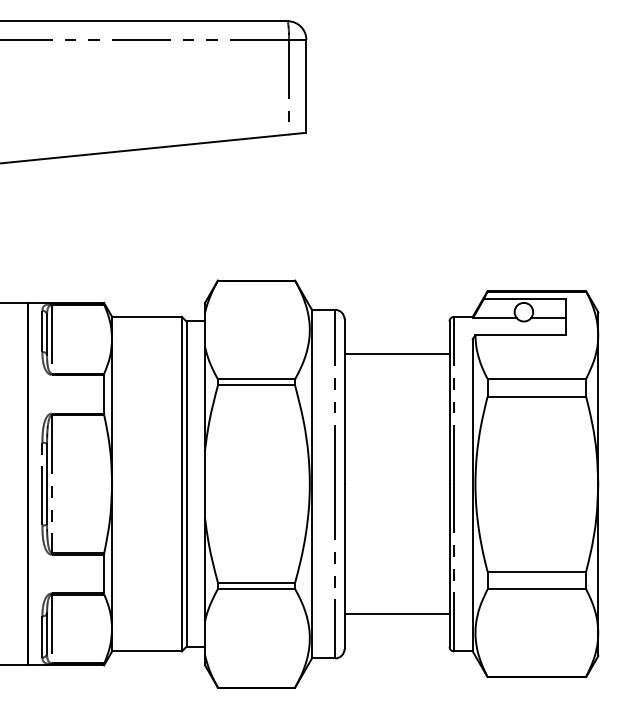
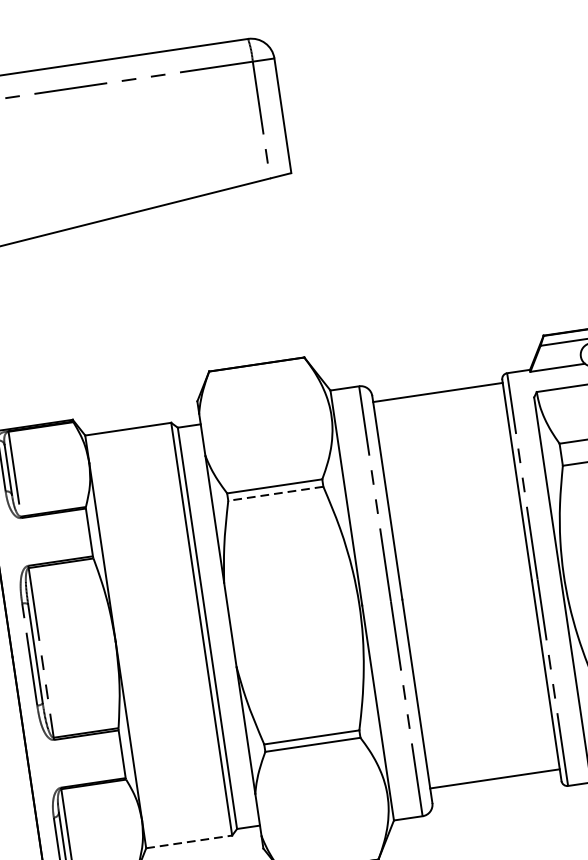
line: (396, 354) -> (437, 393), moved
line: (256, 385) -> (275, 493), solid -> dashed
line: (396, 614) -> (494, 779), moved
line: (146, 651) -> (188, 842), solid -> dashed

